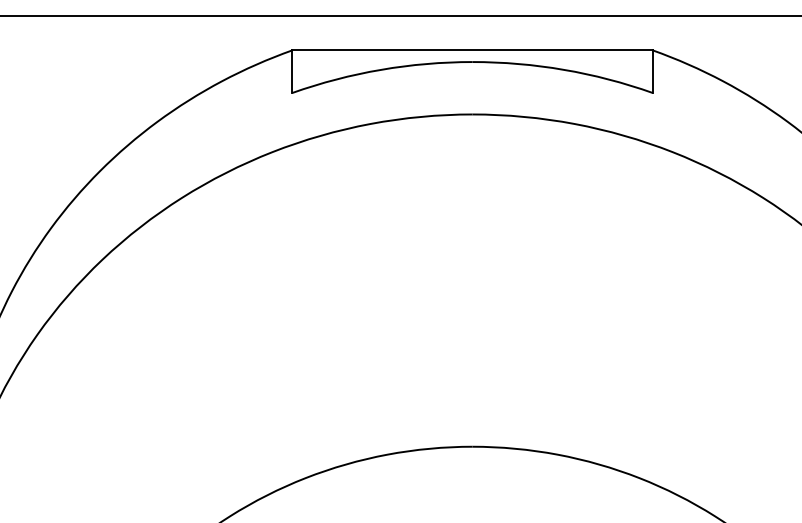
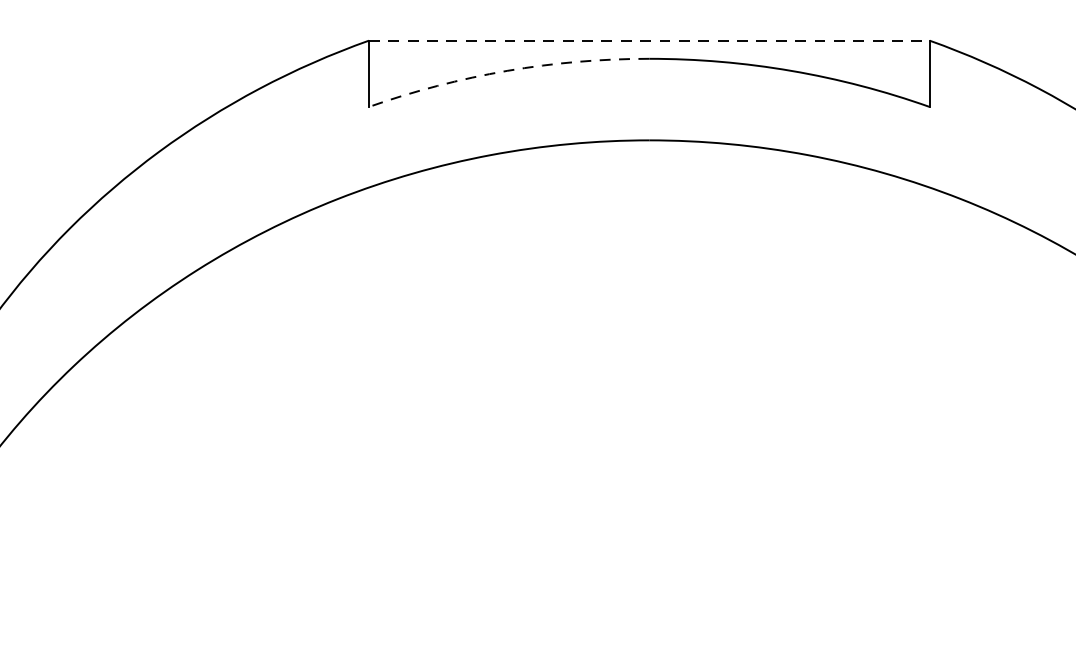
line: (473, 50) -> (650, 40), solid -> dashed
arc: (381, 69) -> (507, 70), solid -> dashed

